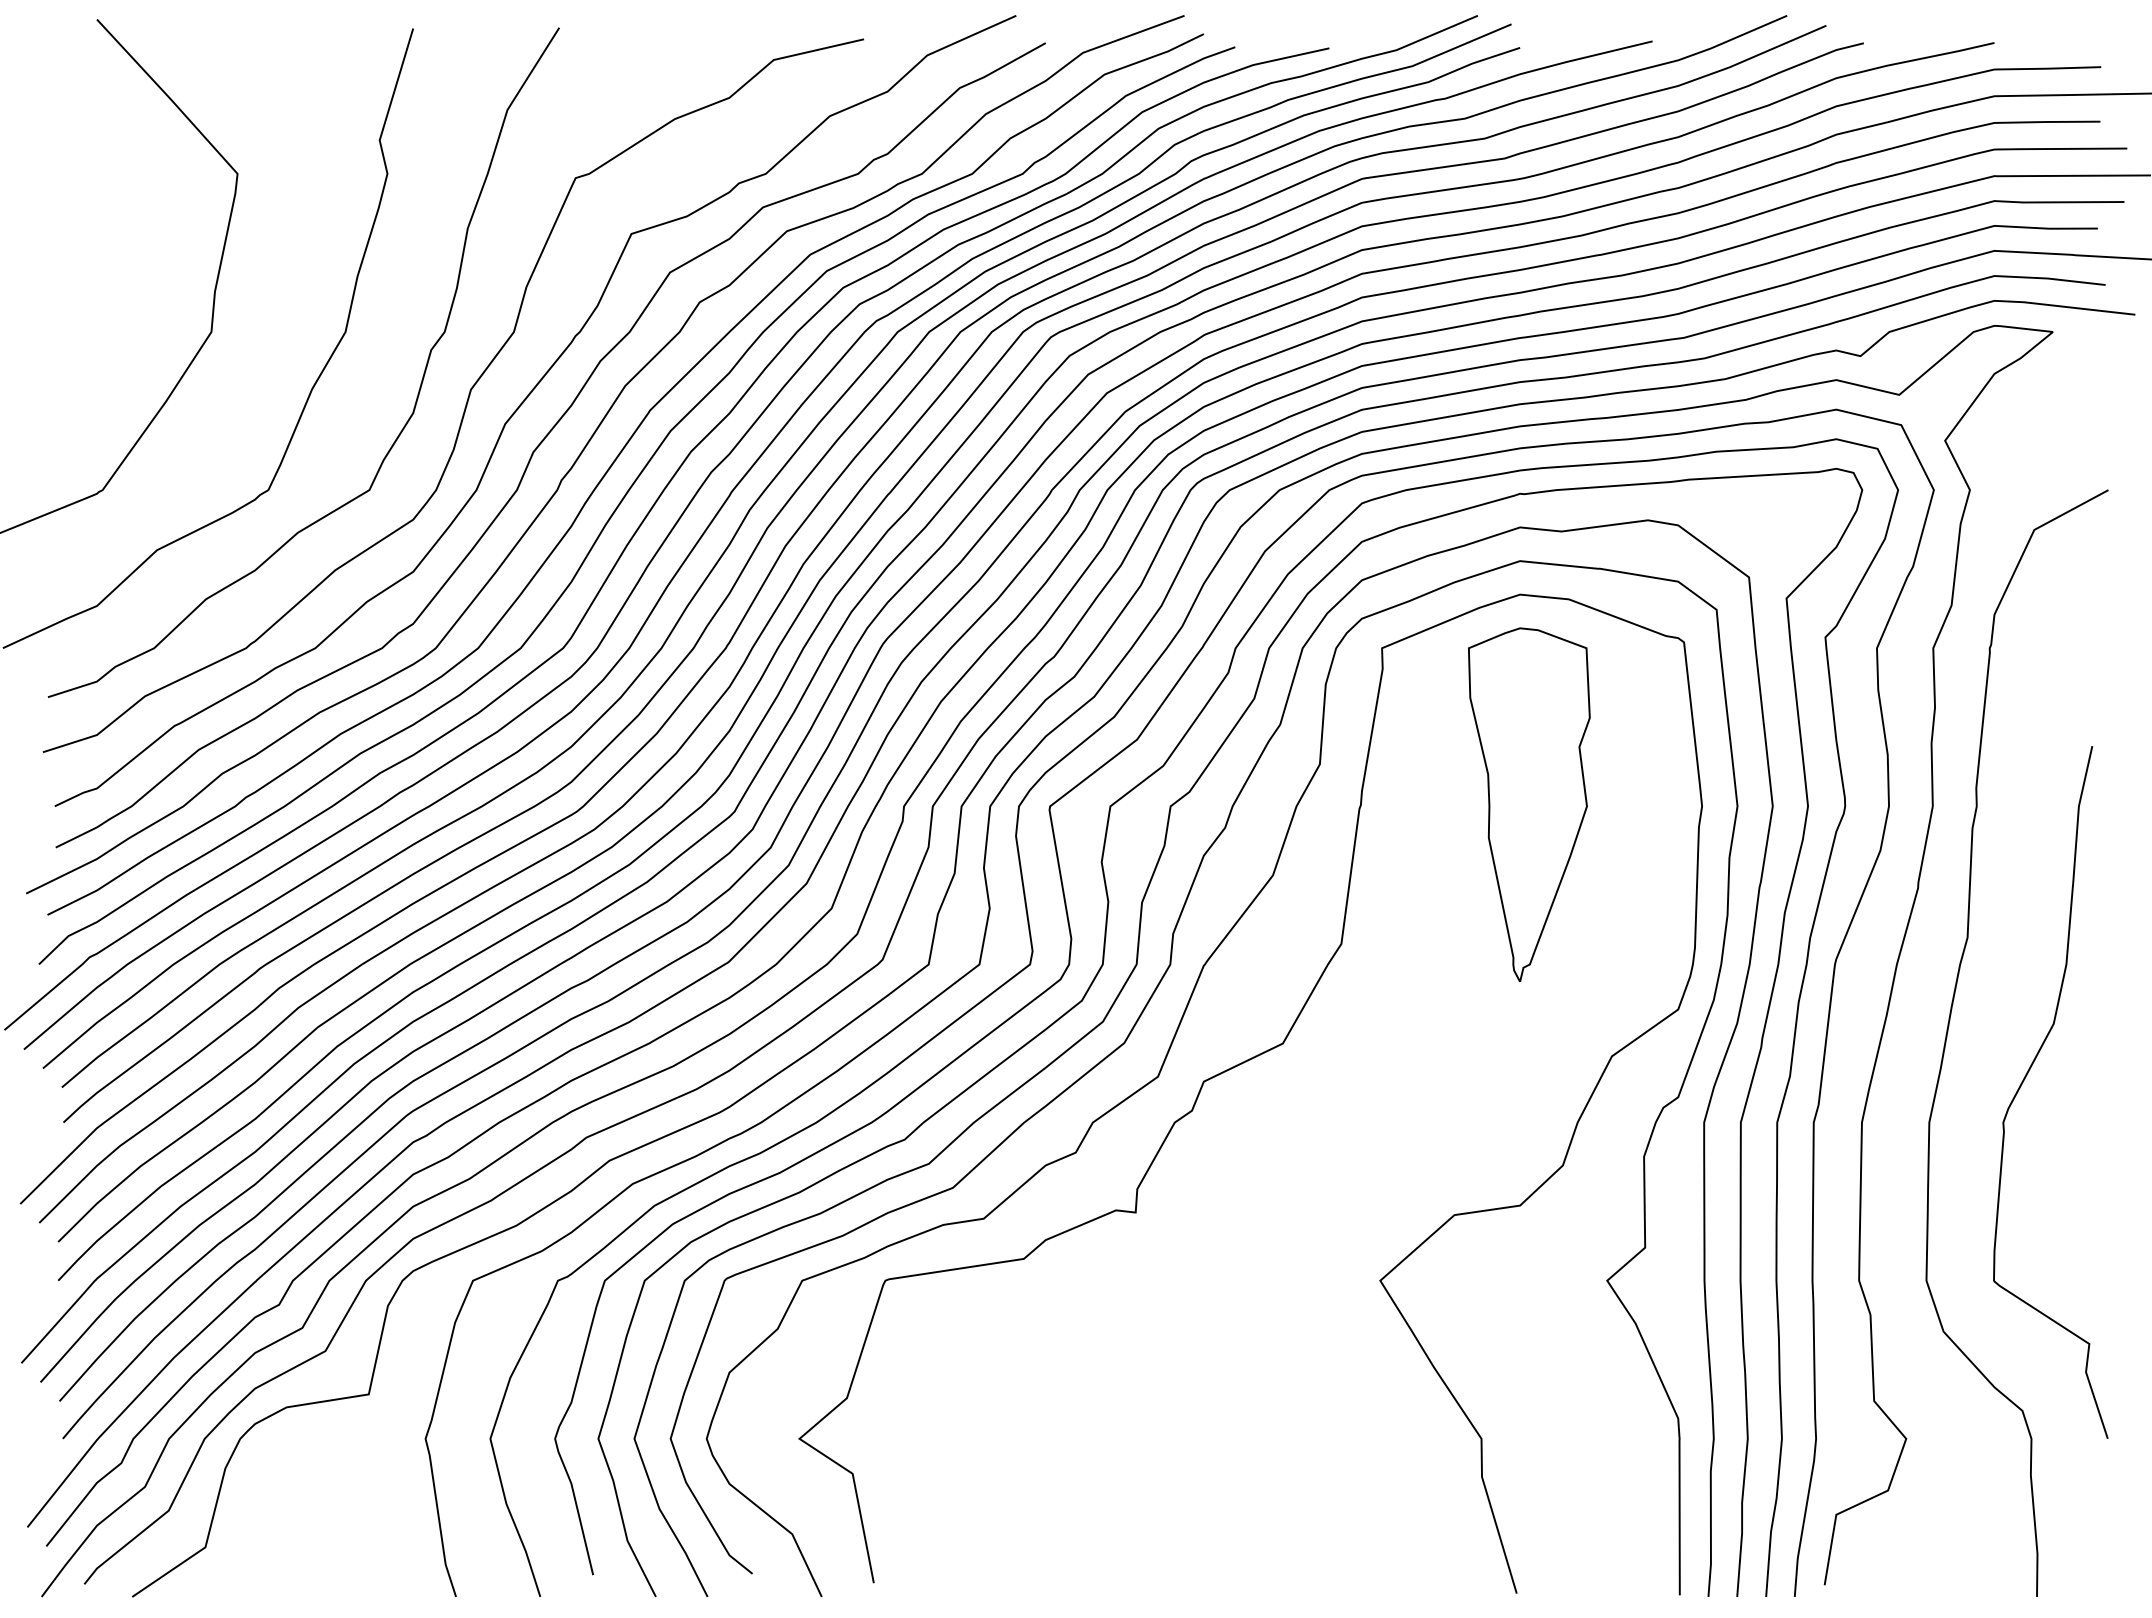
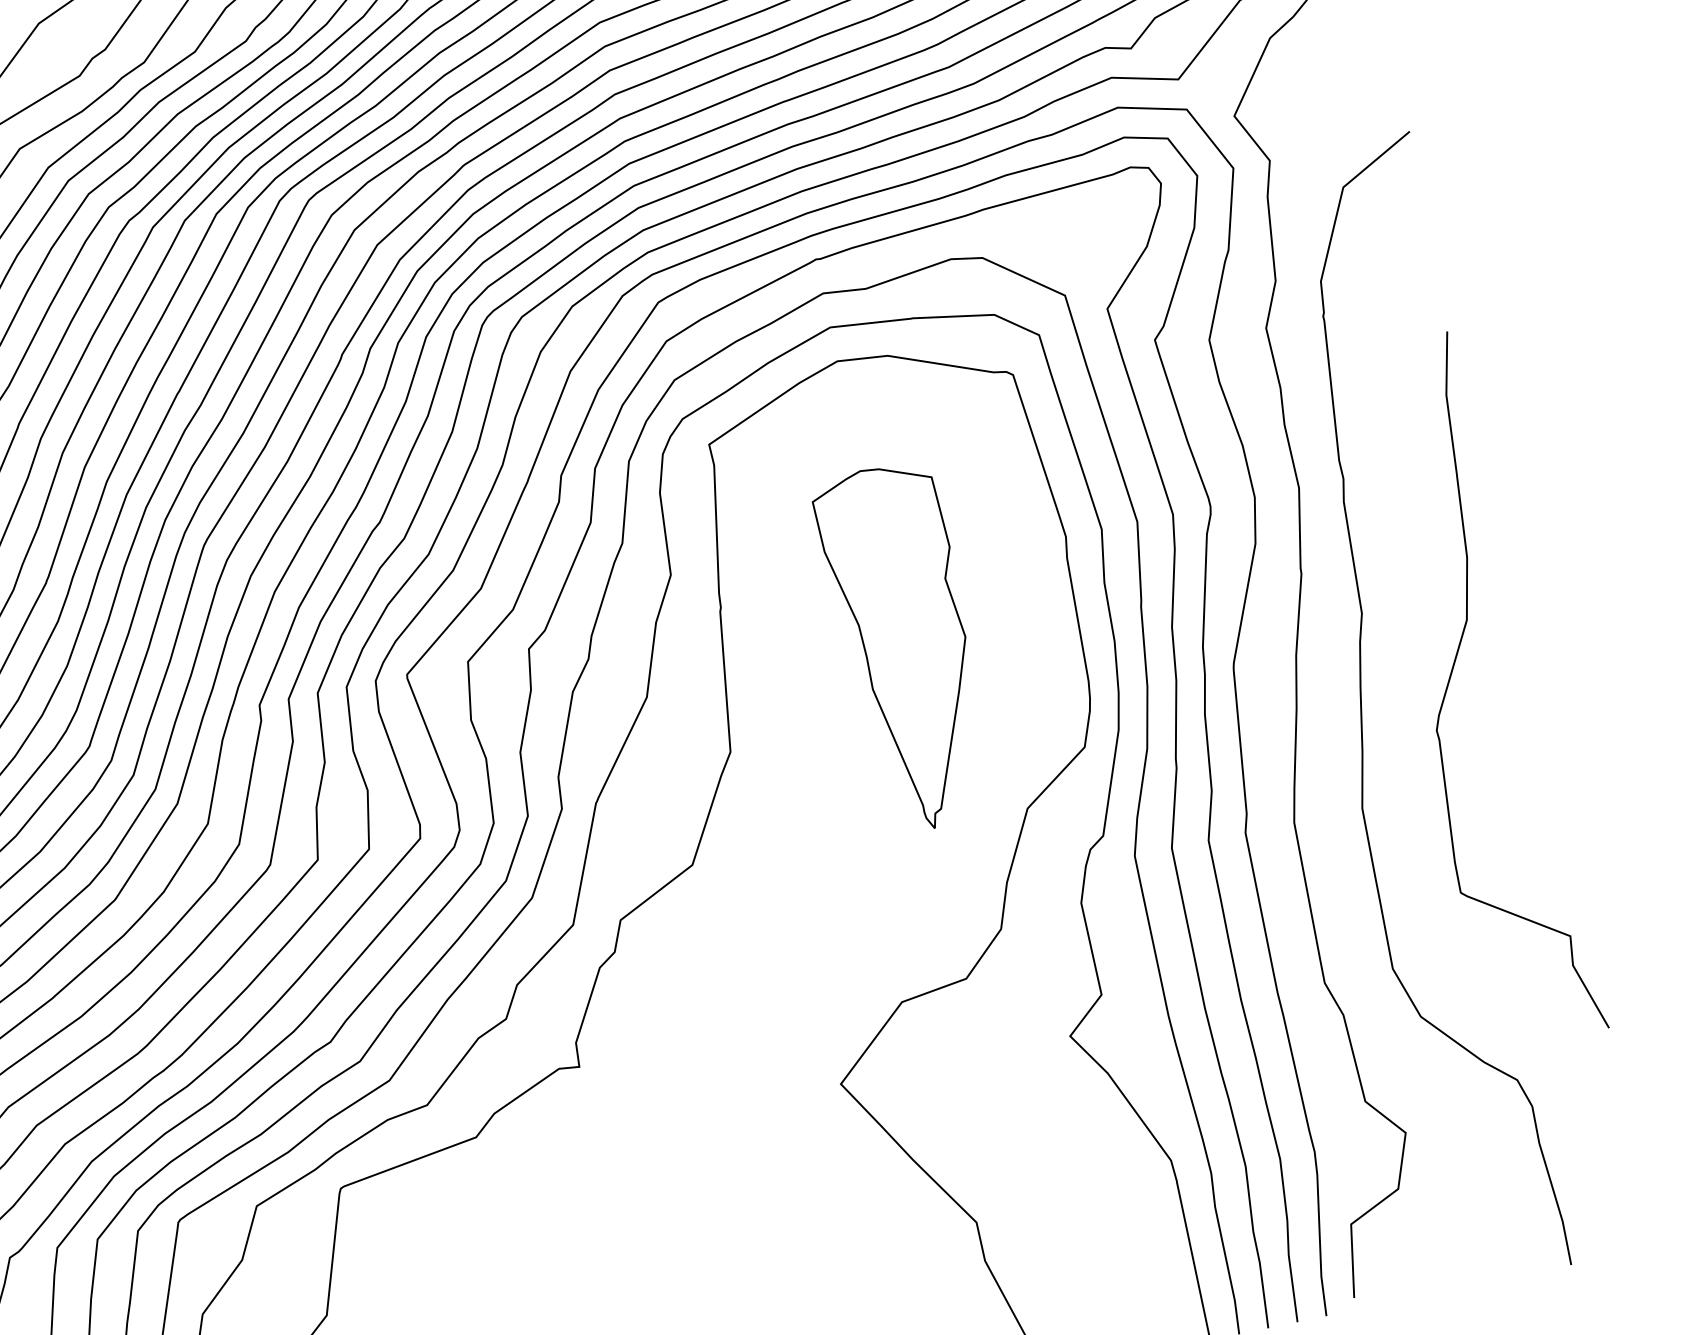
part: (1529, 804) -> (906, 647), moved
curve: (2025, 1079) -> (1450, 682), moved

